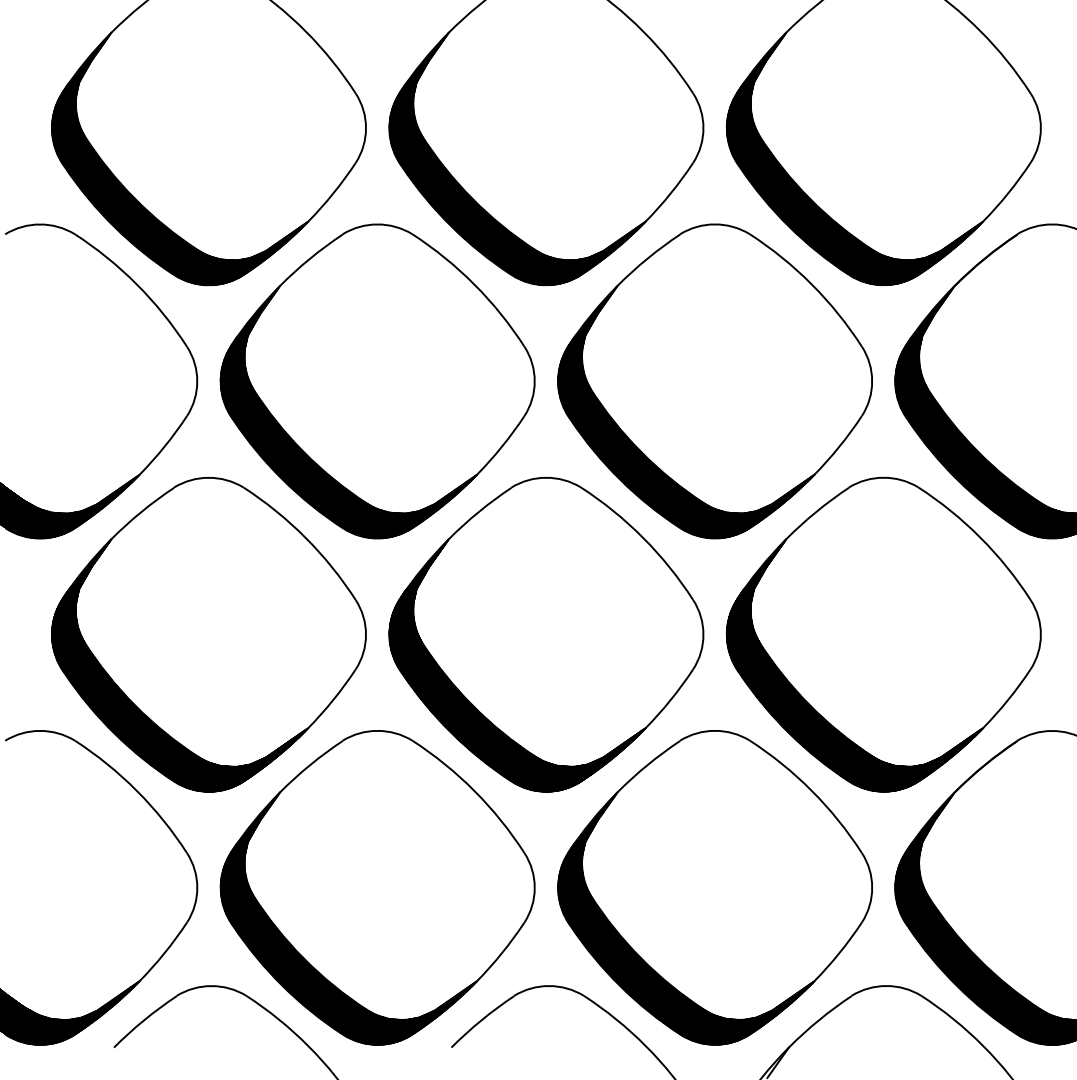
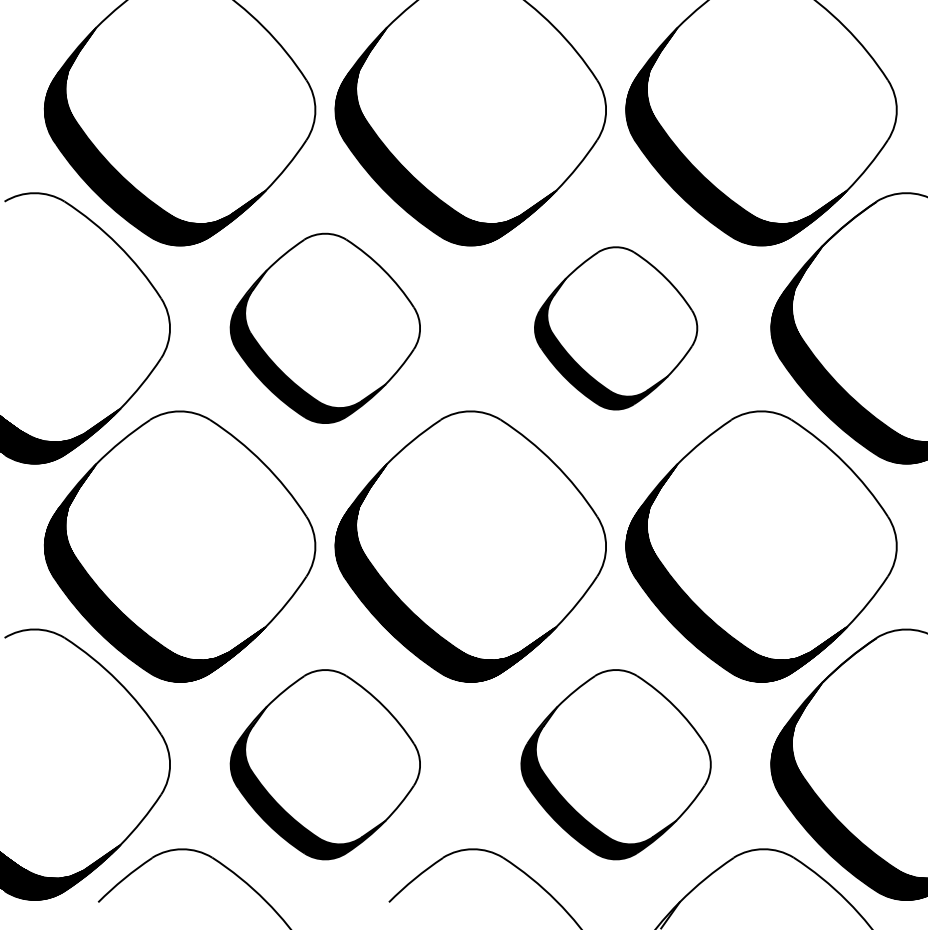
part: (377, 381) -> (325, 328), size x0.7
part: (714, 381) -> (615, 328), size x0.6
part: (377, 887) -> (325, 764), size x0.7
part: (714, 887) -> (615, 764), size x0.7

